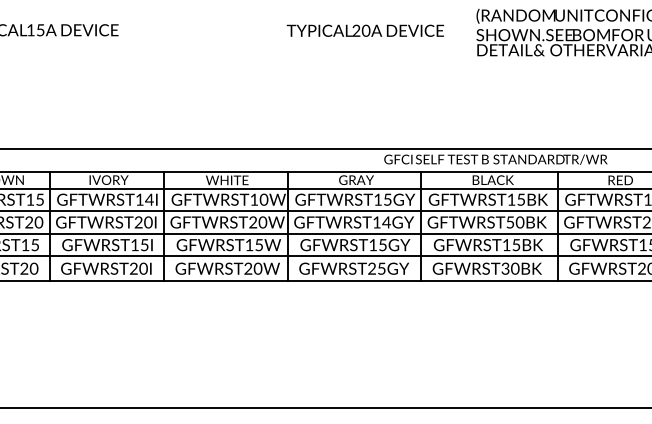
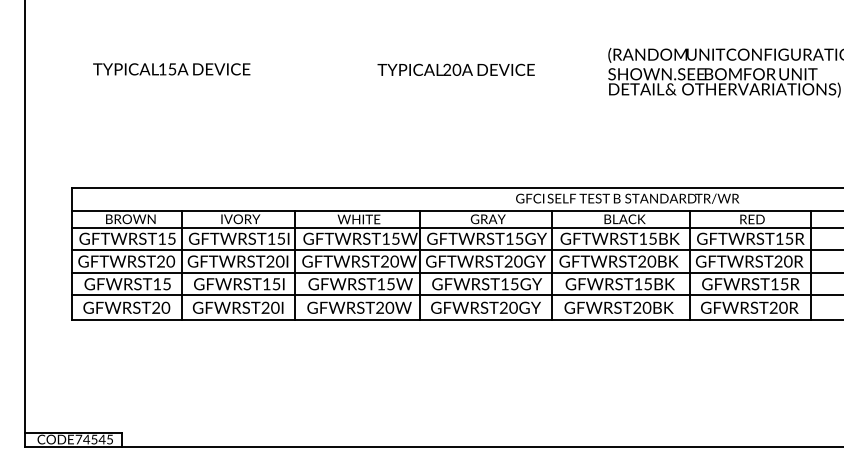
text: (364, 30) -> (455, 69), moved
text: (148, 199) -> (280, 238), GFTWRST14I -> GFTWRST15I
text: (263, 199) -> (395, 238), GFTWRST10W -> GFTWRST15W
text: (381, 222) -> (513, 261), GFTWRST14GY -> GFTWRST20GY
text: (509, 222) -> (641, 261), GFTWRST50BK -> GFTWRST20BK
text: (381, 268) -> (513, 307), GFWRST25GY -> GFWRST20GY
text: (505, 270) -> (637, 309), GFWRST30BK -> GFWRST20BK

